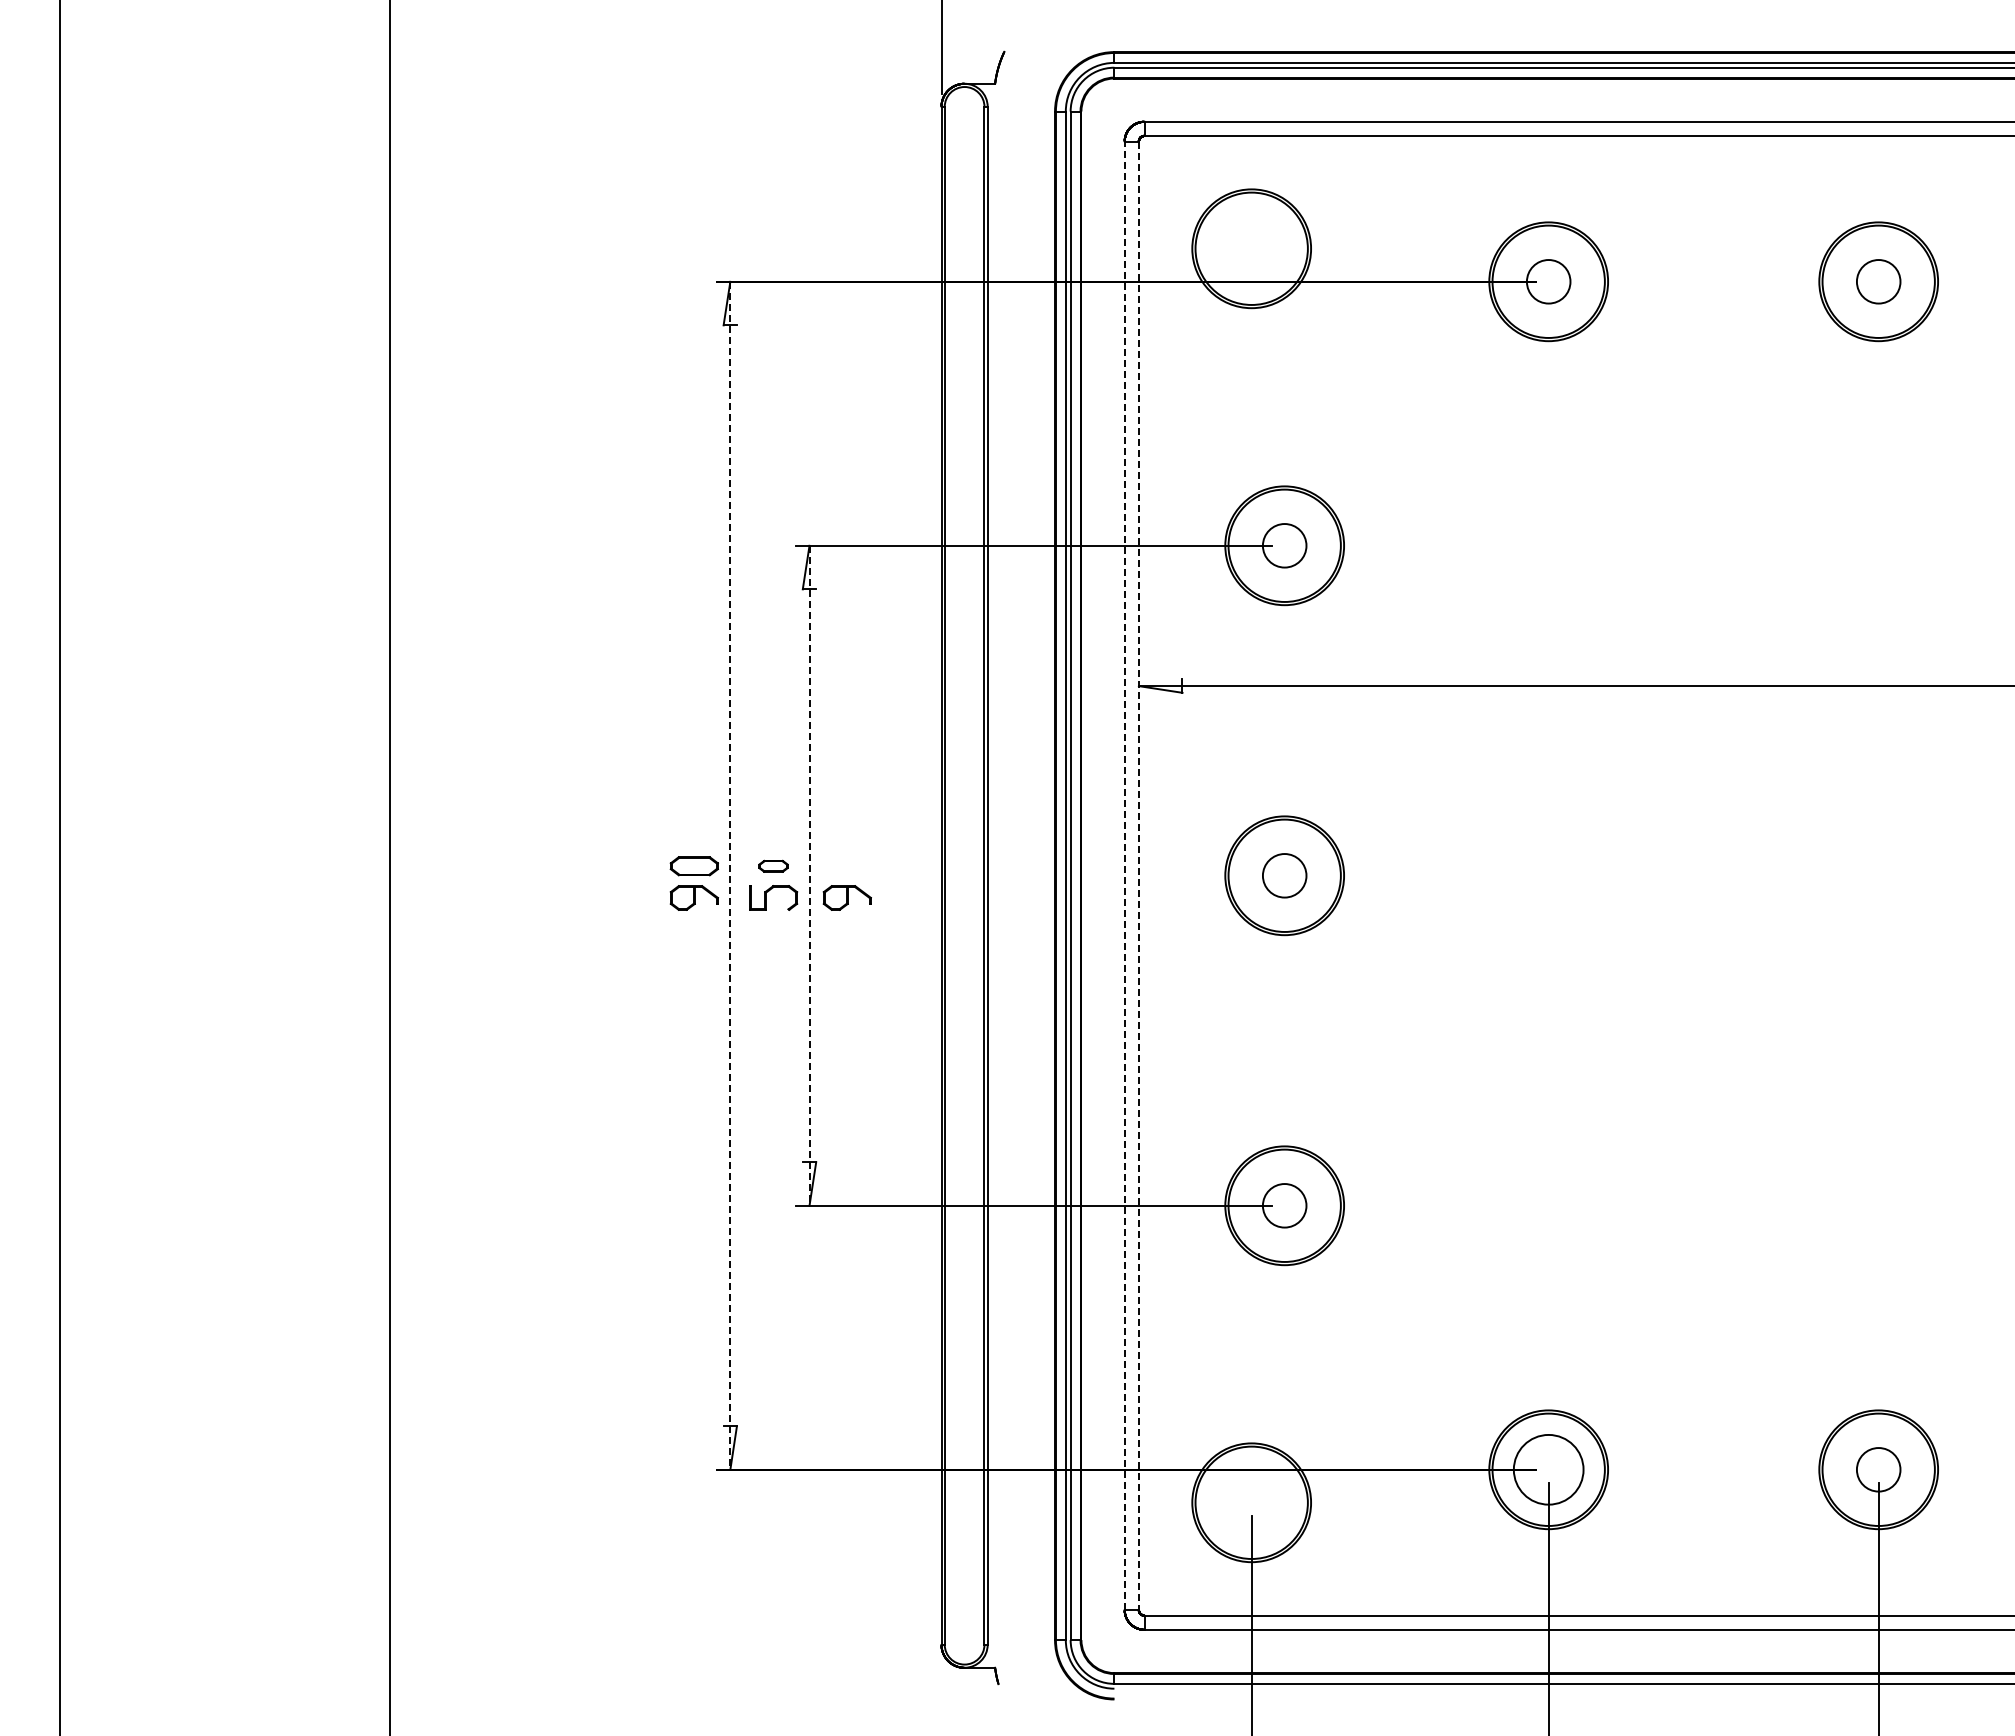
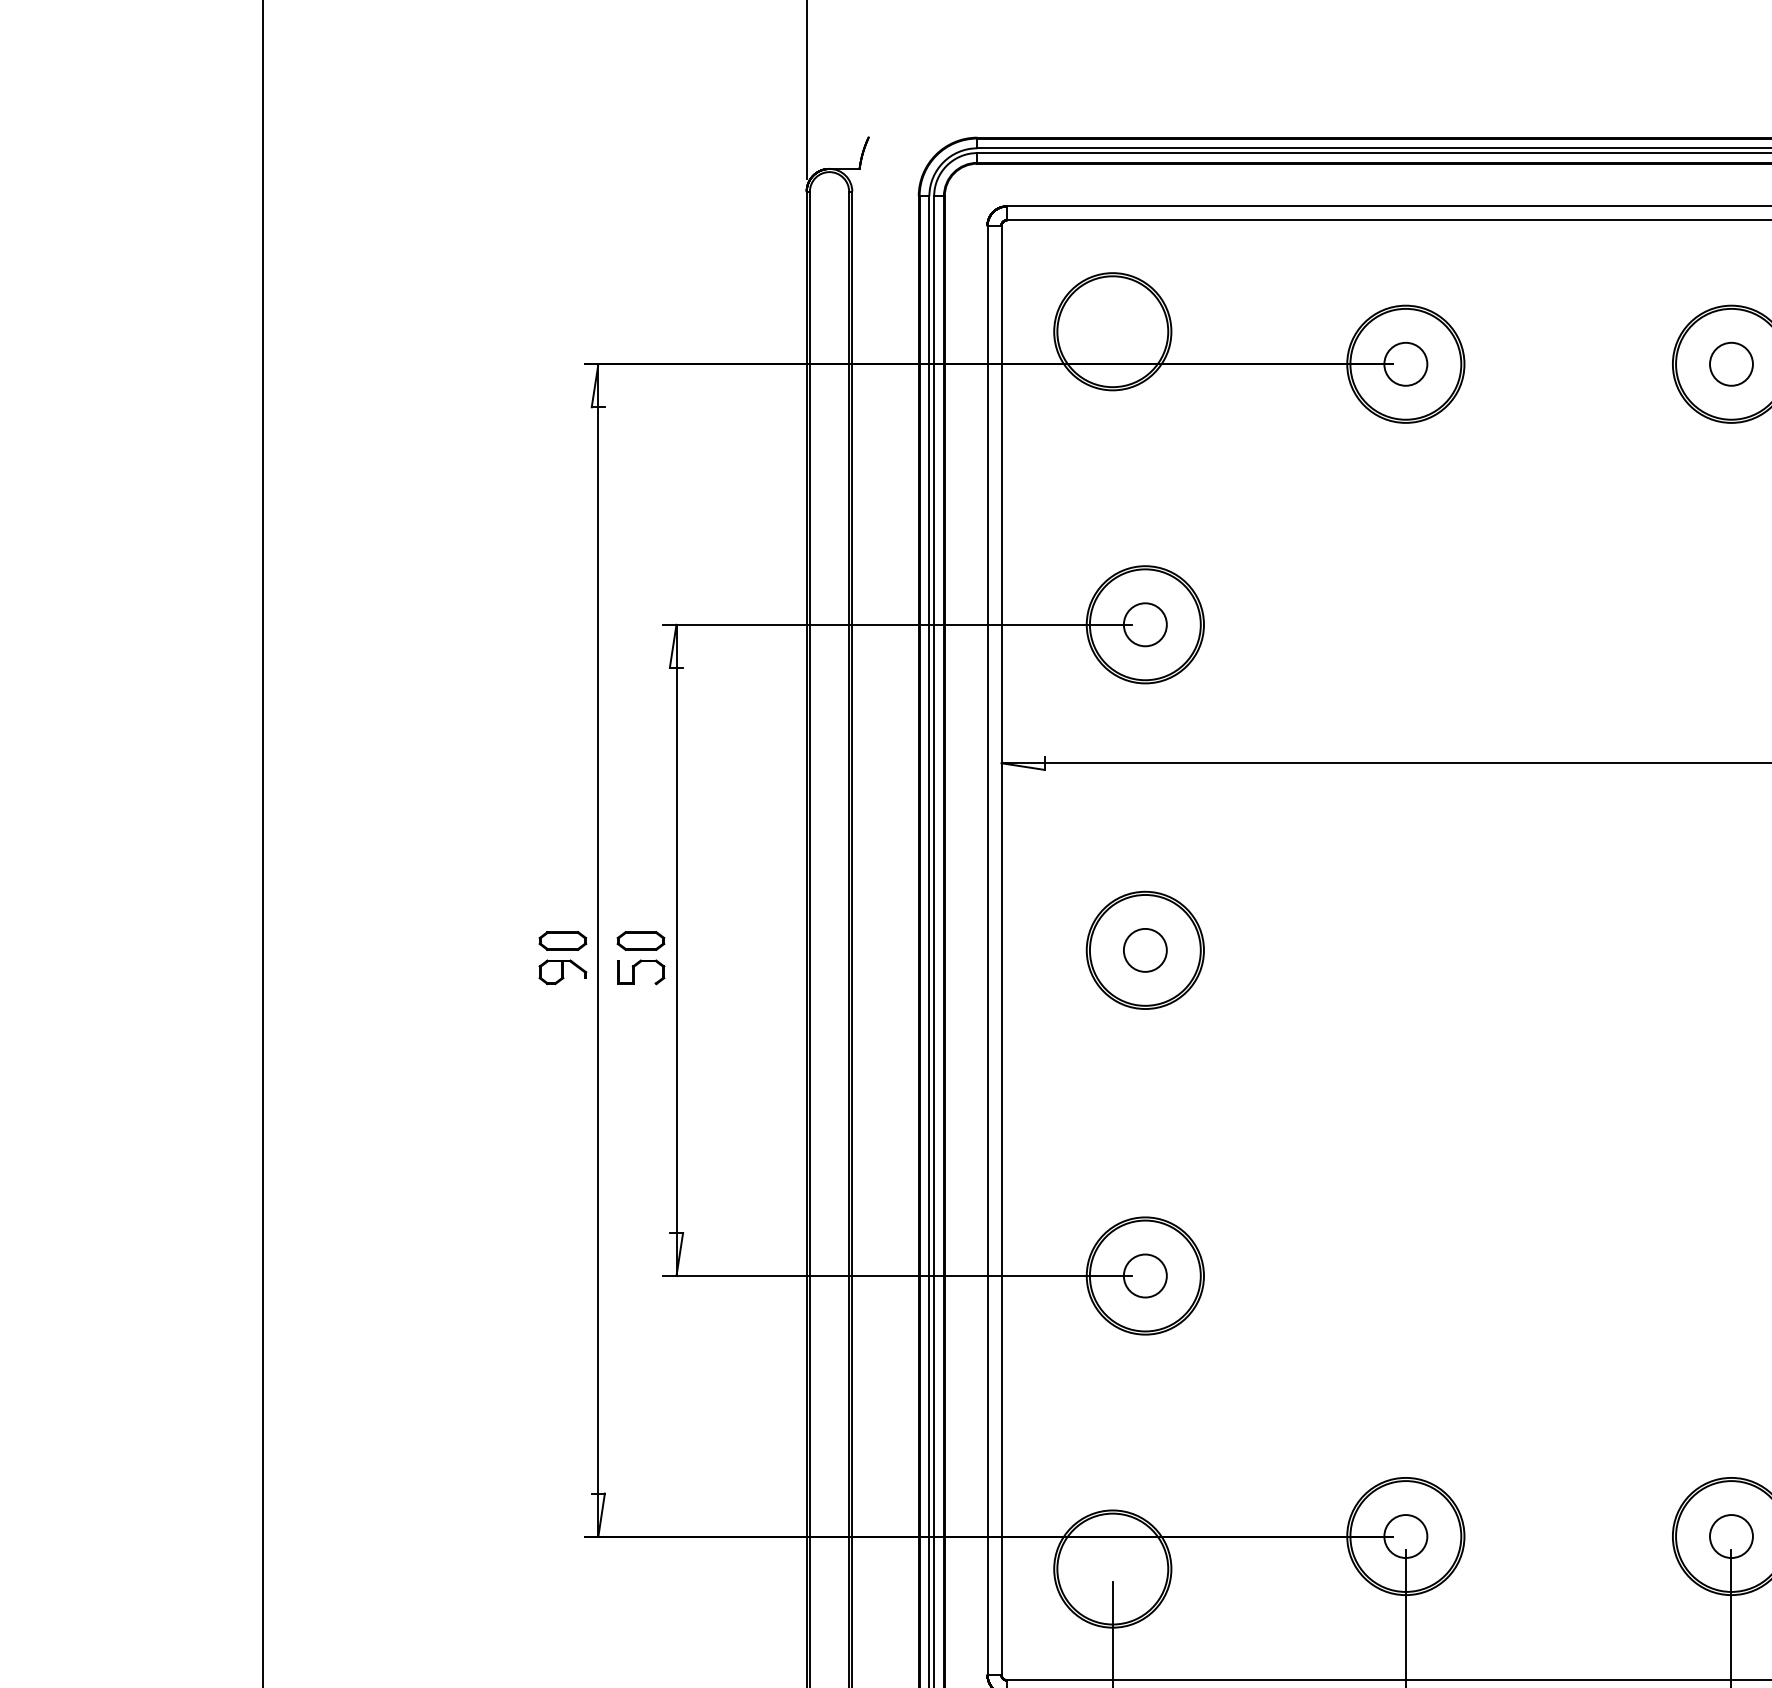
part: (773, 866) -> (640, 941), size x1.67
line: (1124, 875) -> (987, 950), dashed -> solid
line: (730, 876) -> (598, 951), dashed -> solid
line: (809, 876) -> (676, 951), dashed -> solid
line: (1138, 876) -> (1001, 951), dashed -> solid
part: (846, 897) -> (712, 971), removed
circle: (1548, 1469) -> (1405, 1536), size x0.62

